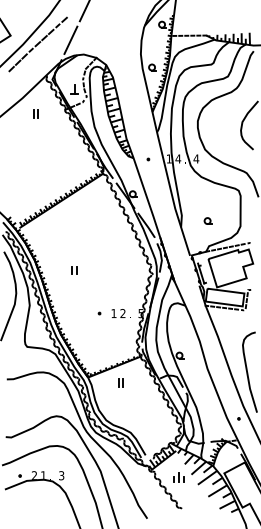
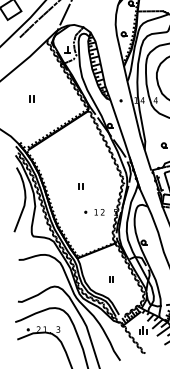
part: (35, 113) -> (31, 98), moved
part: (74, 270) -> (81, 186), moved
part: (120, 382) -> (111, 279), moved

